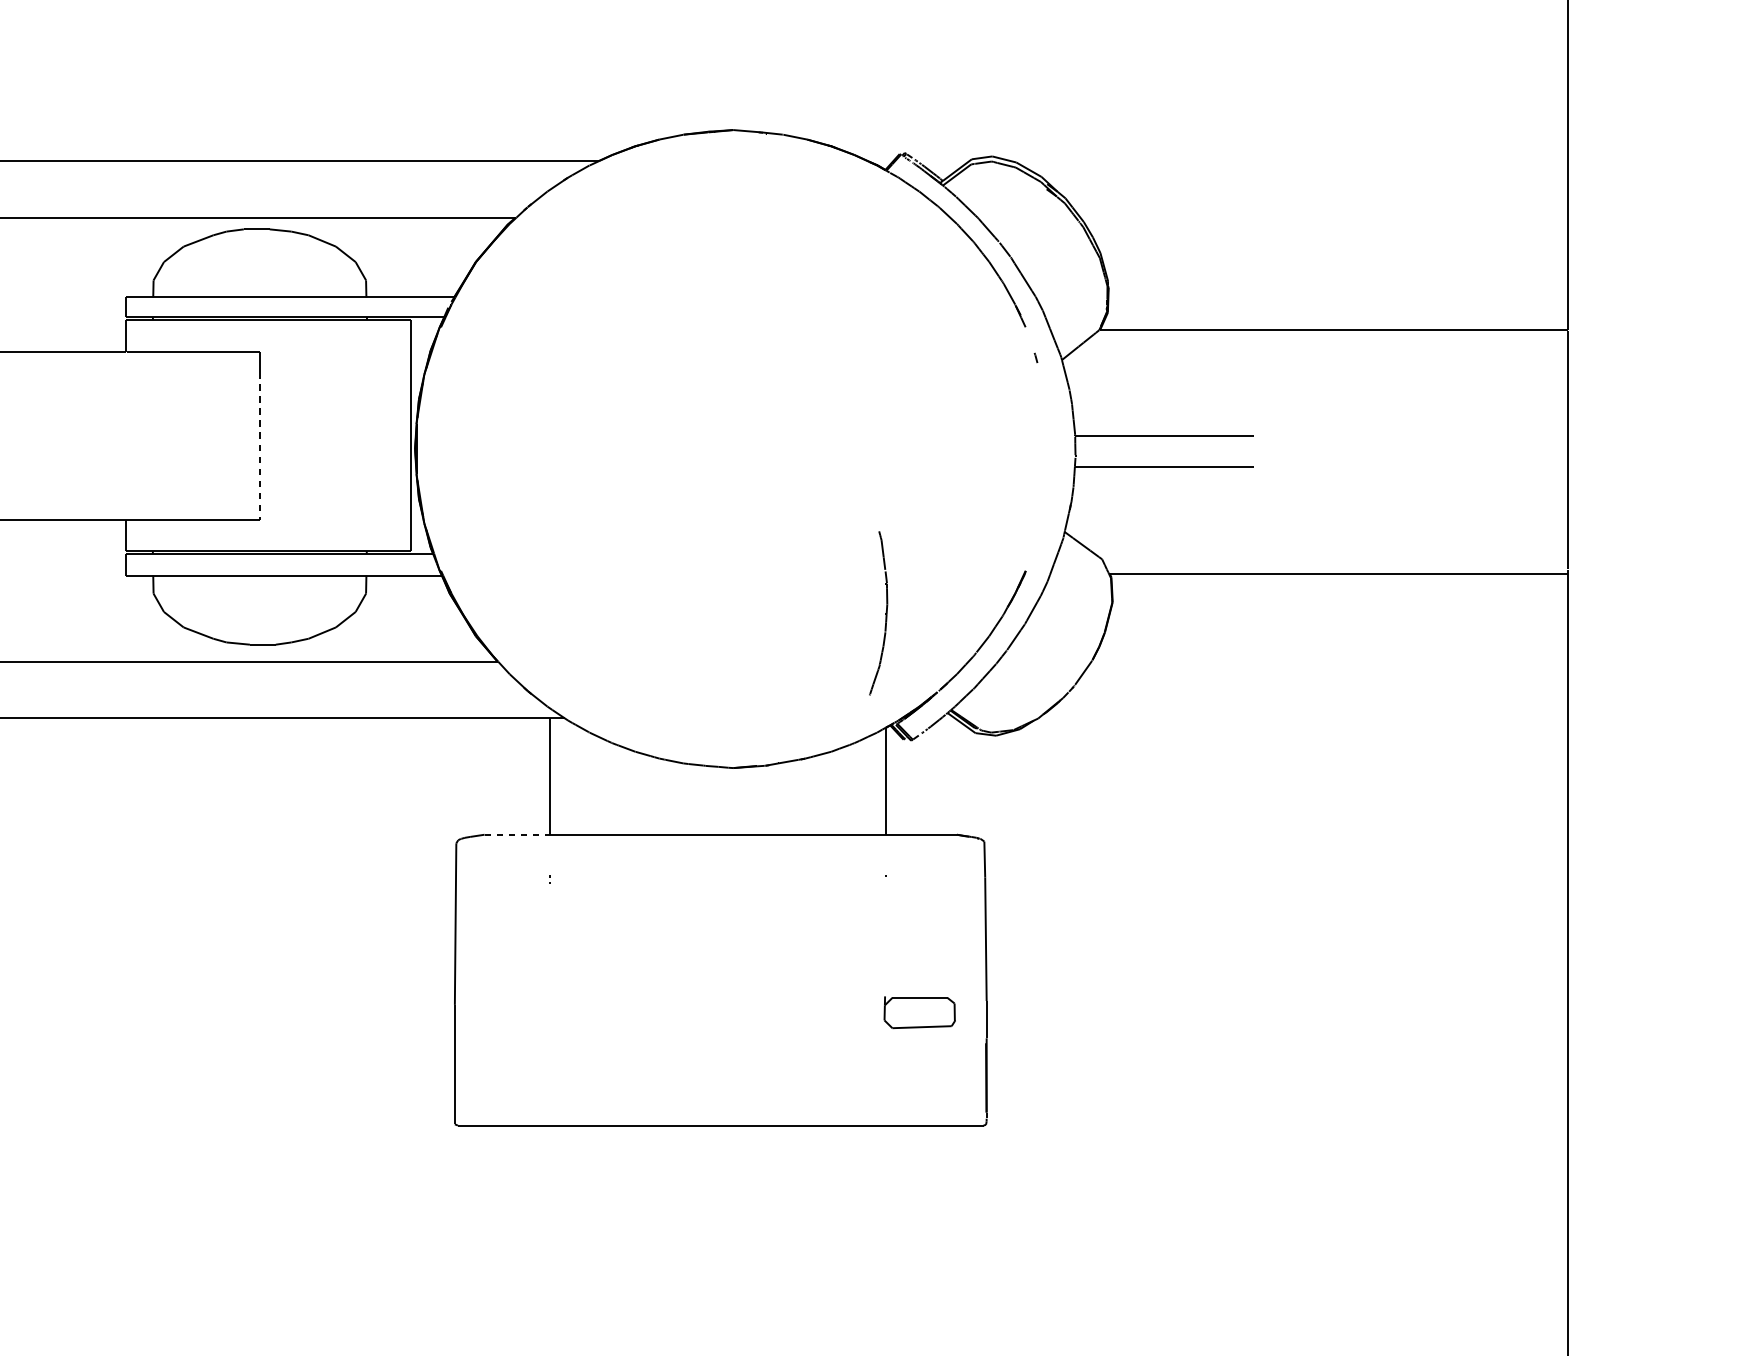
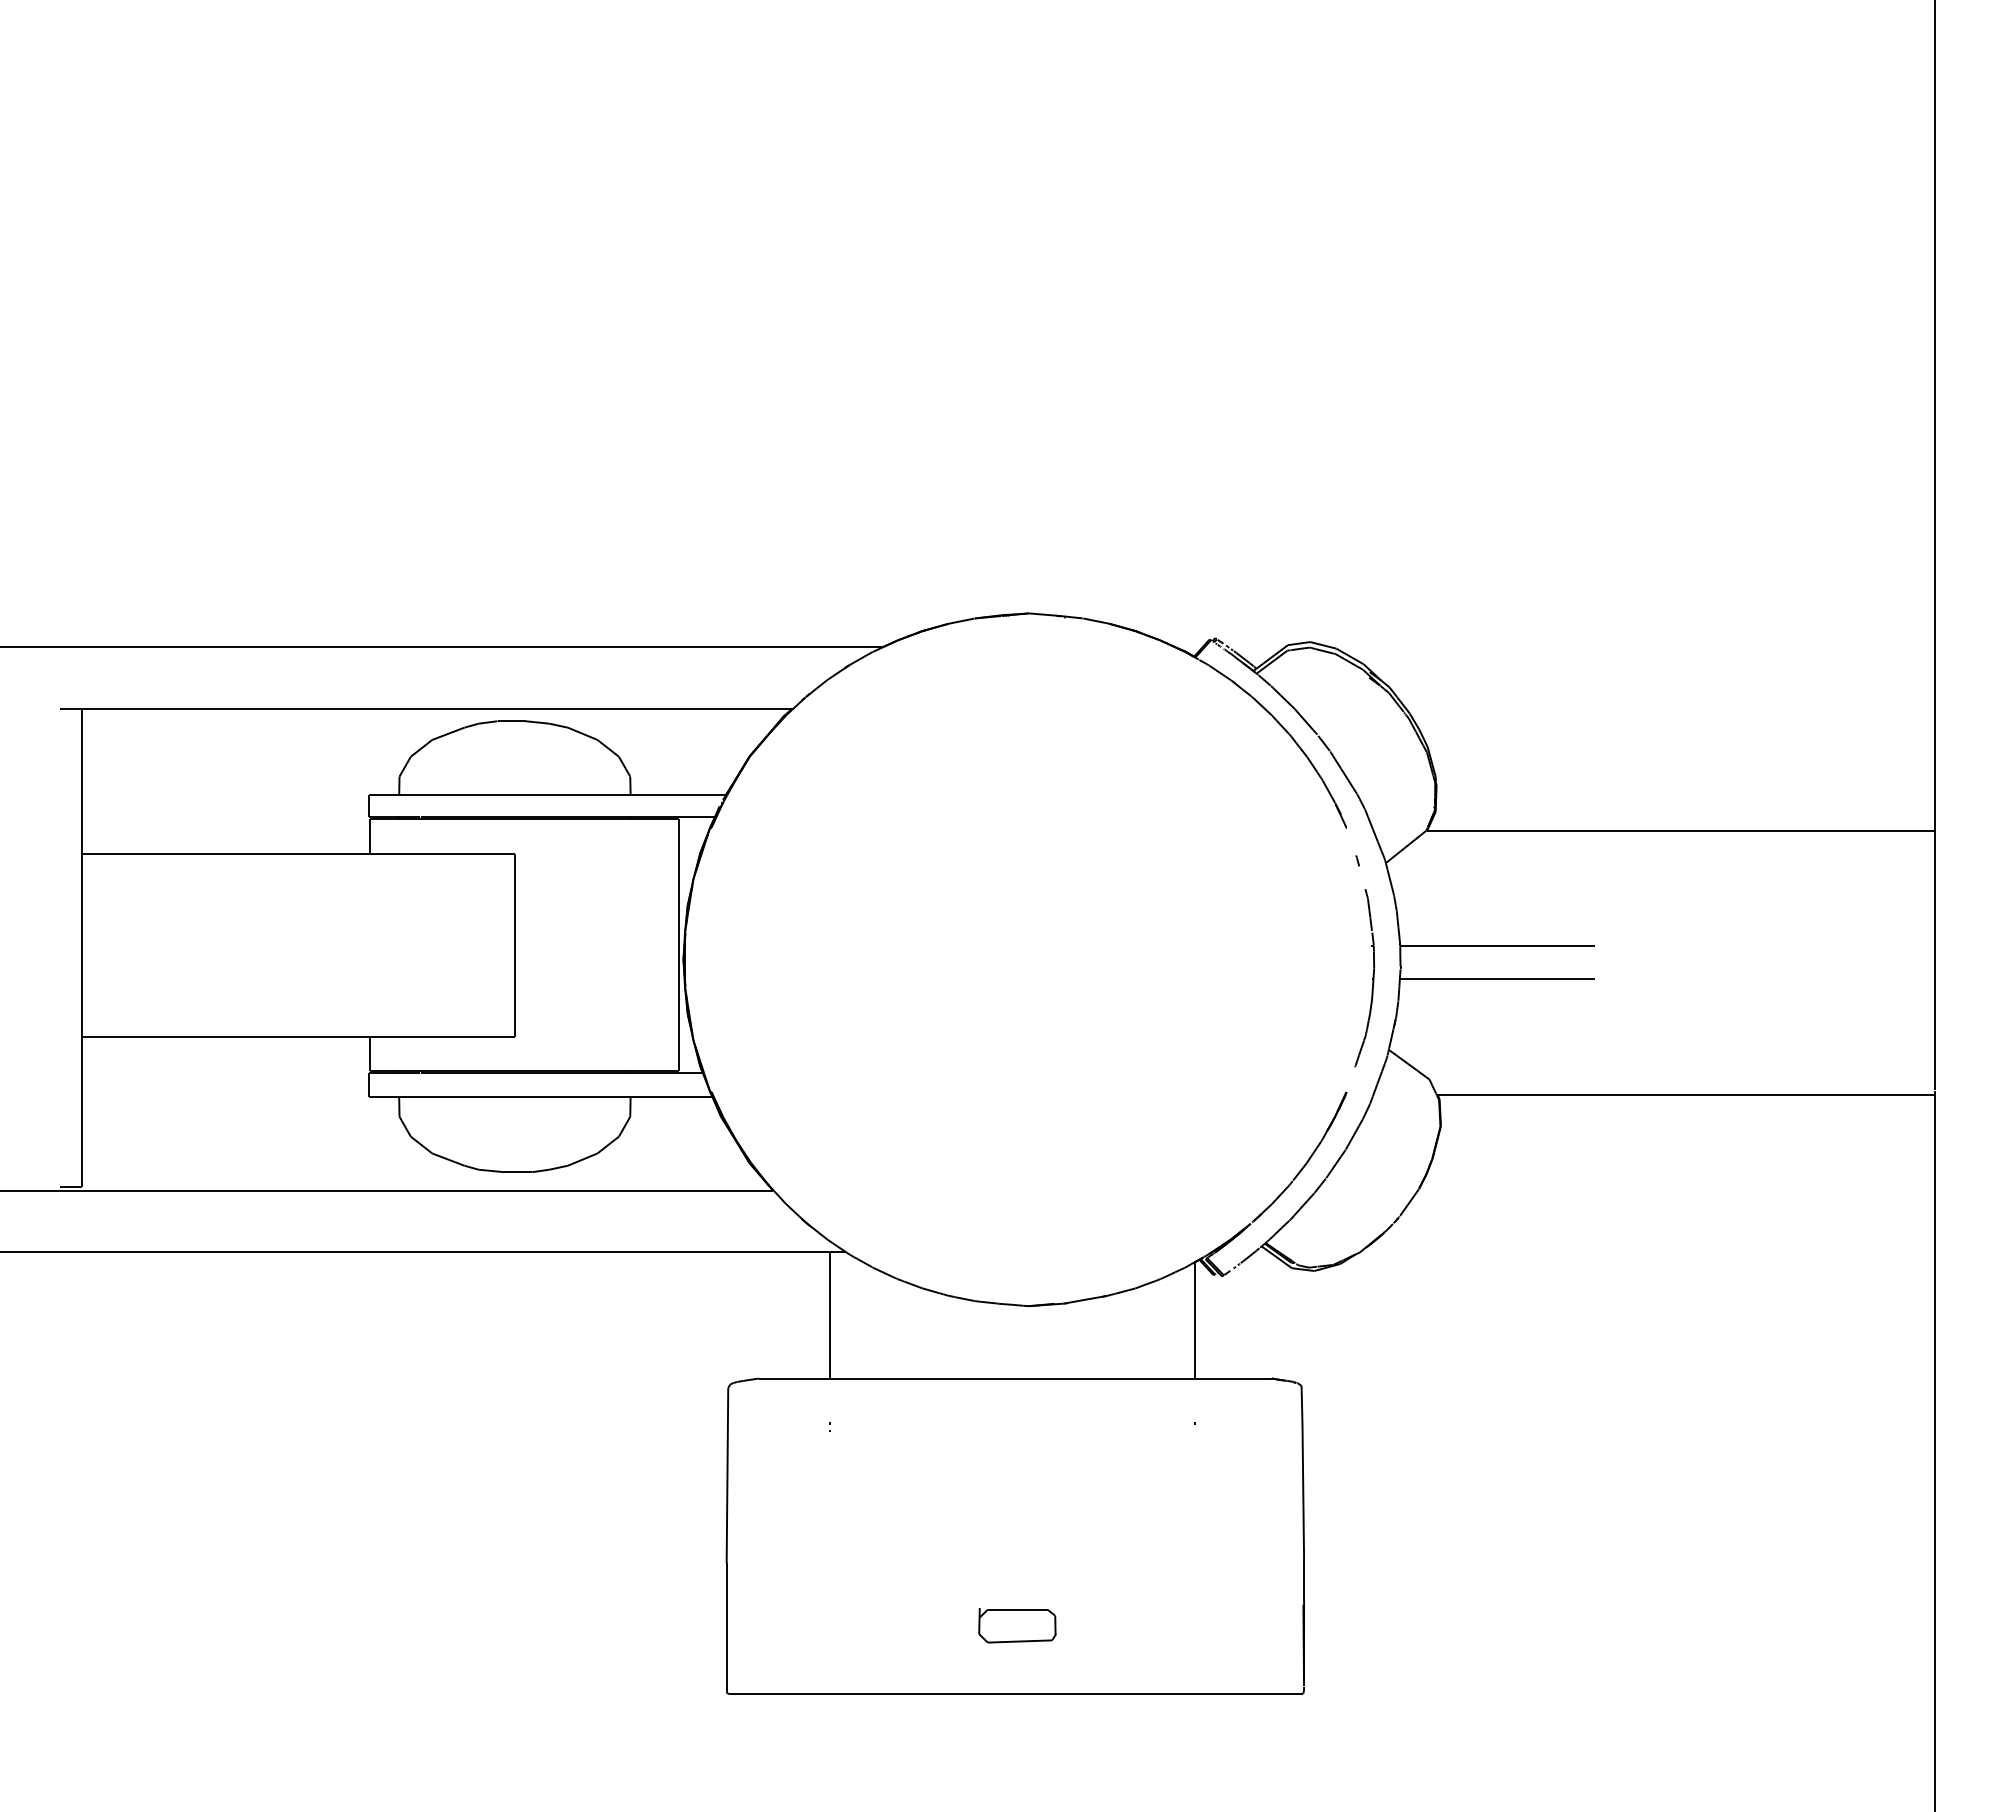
line: (260, 446) -> (515, 957), dashed -> solid
part: (885, 613) -> (1372, 978), moved
line: (517, 834) -> (794, 1378), dashed -> solid
part: (919, 1012) -> (1017, 1625), moved

